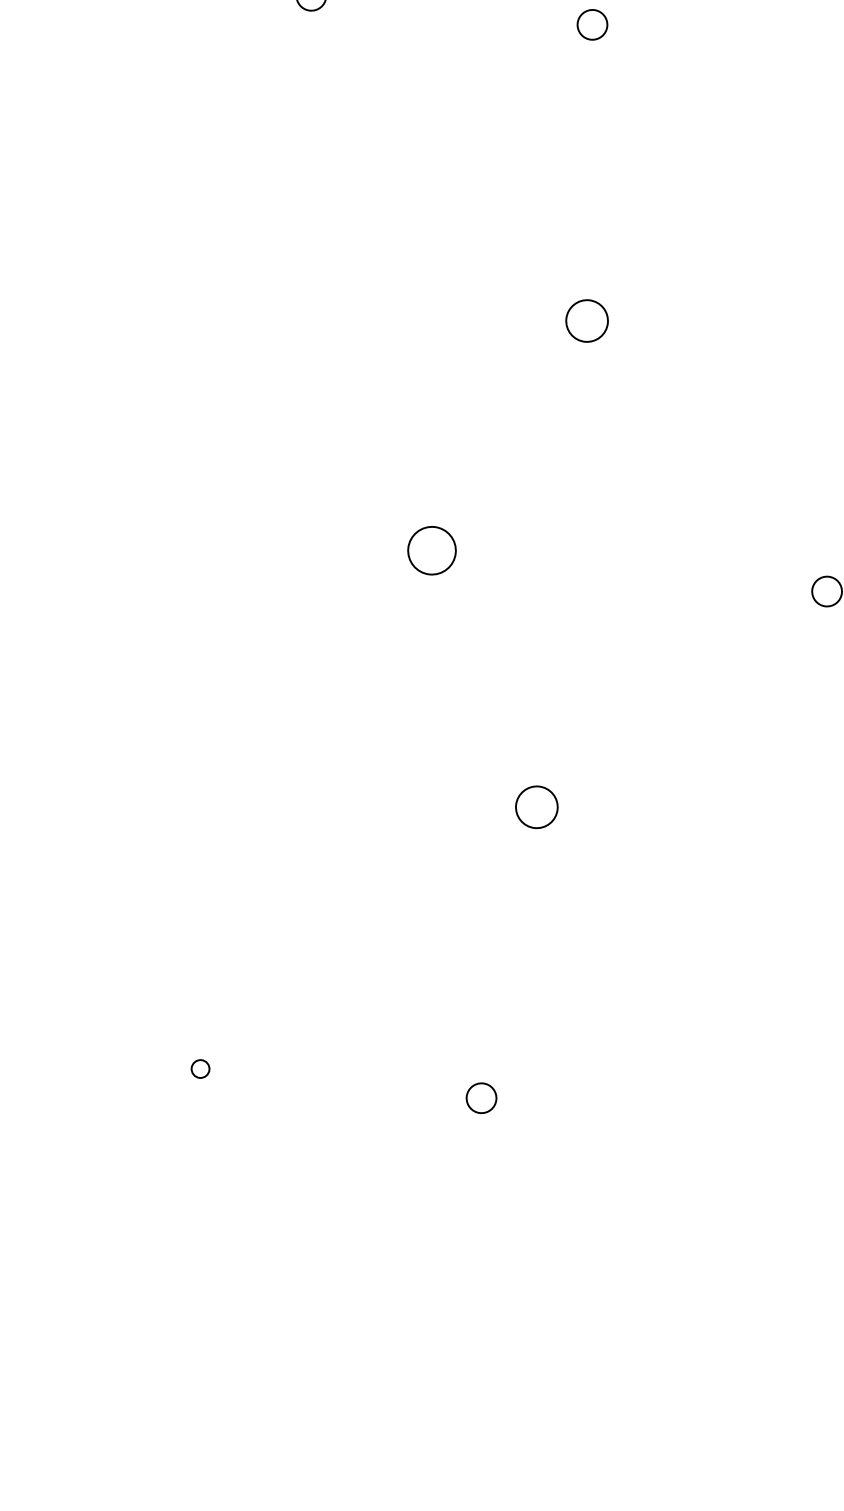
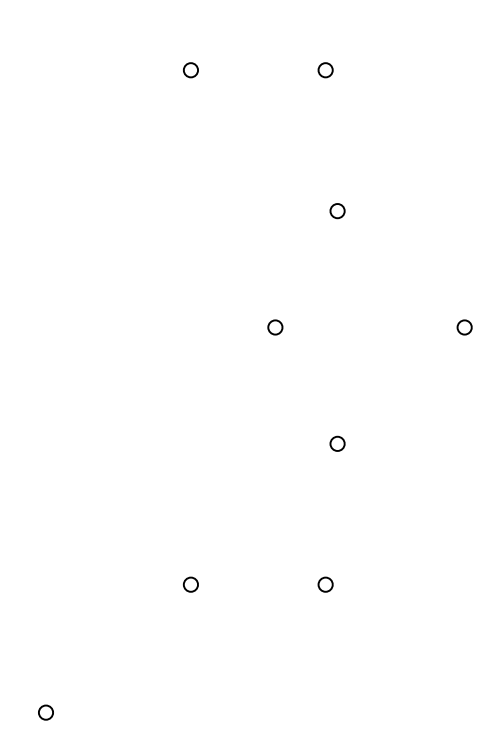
part: (586, 322) -> (337, 211), size x0.71
part: (432, 550) -> (275, 327), size x0.62
part: (536, 806) -> (337, 443), size x0.71
part: (199, 1068) -> (190, 584), size x1.67

